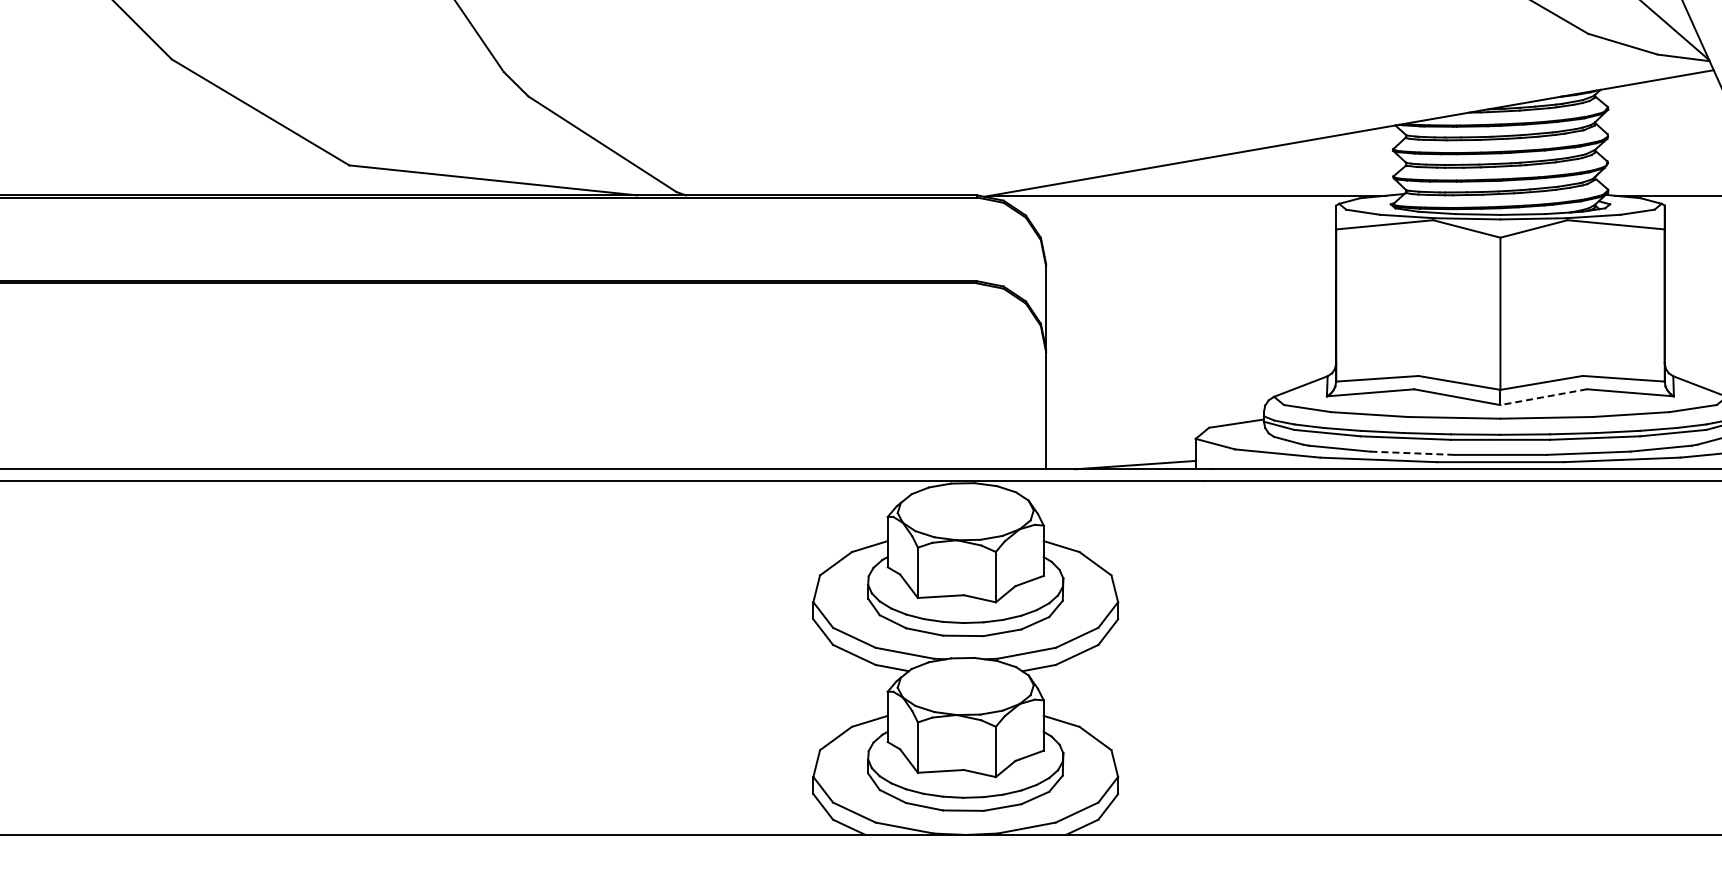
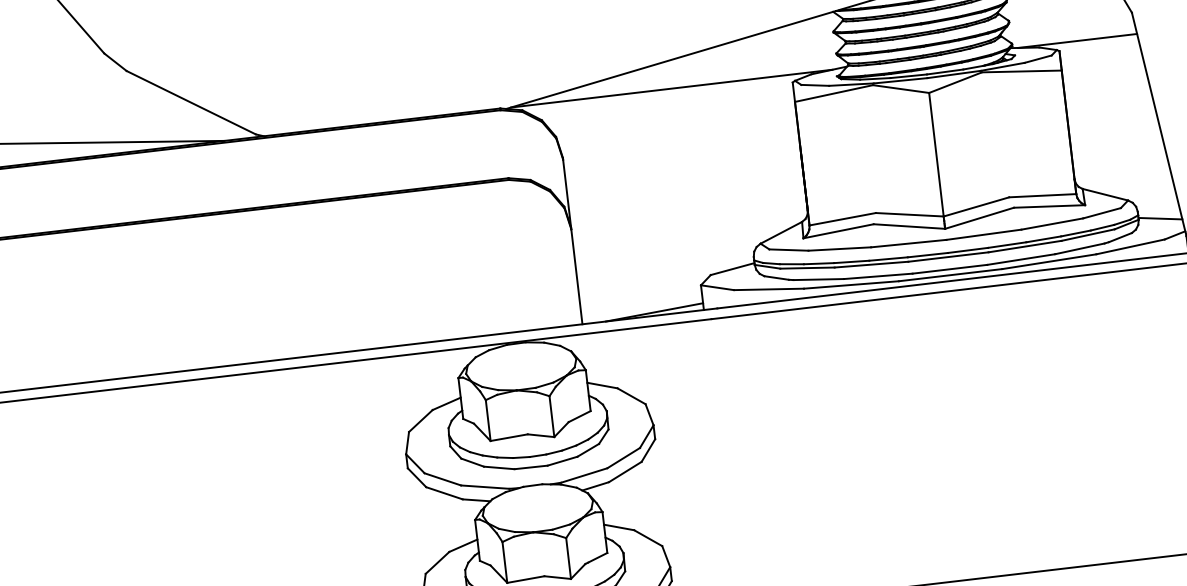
line: (1543, 397) -> (979, 218), dashed -> solid
line: (1412, 453) -> (878, 276), dashed -> solid

